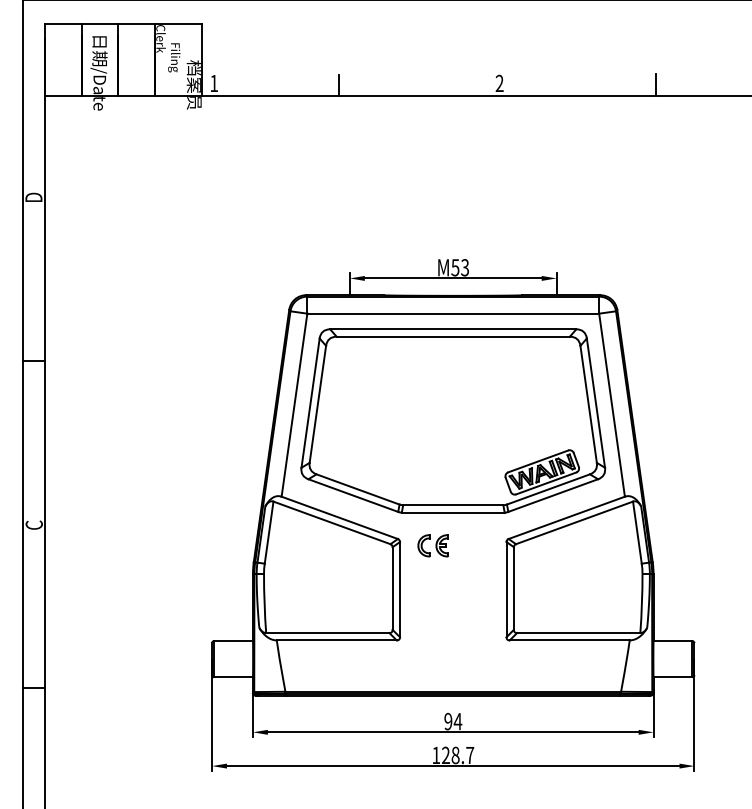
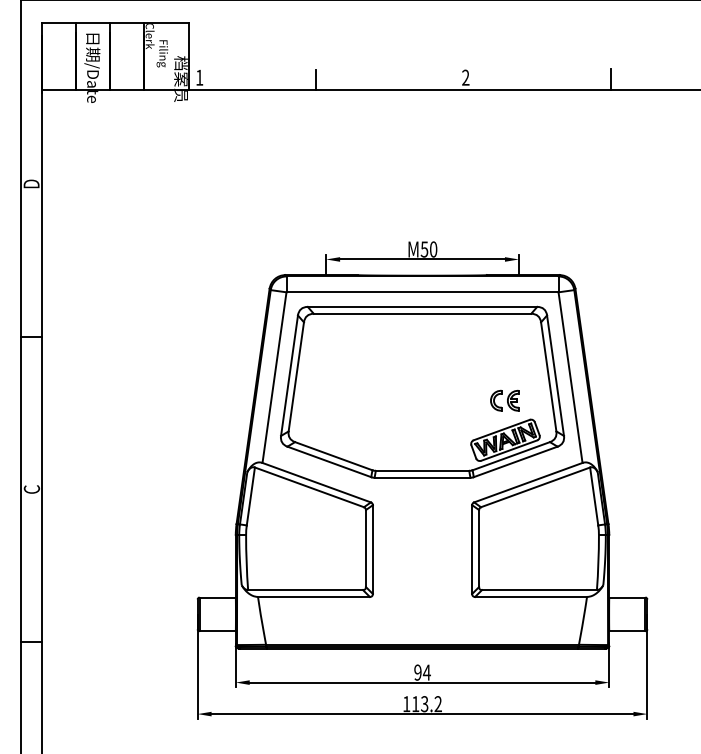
text: (465, 267) -> (433, 249), M53 -> M50
part: (432, 545) -> (504, 400), moved
text: (457, 755) -> (426, 704), 128.7 -> 113.2

